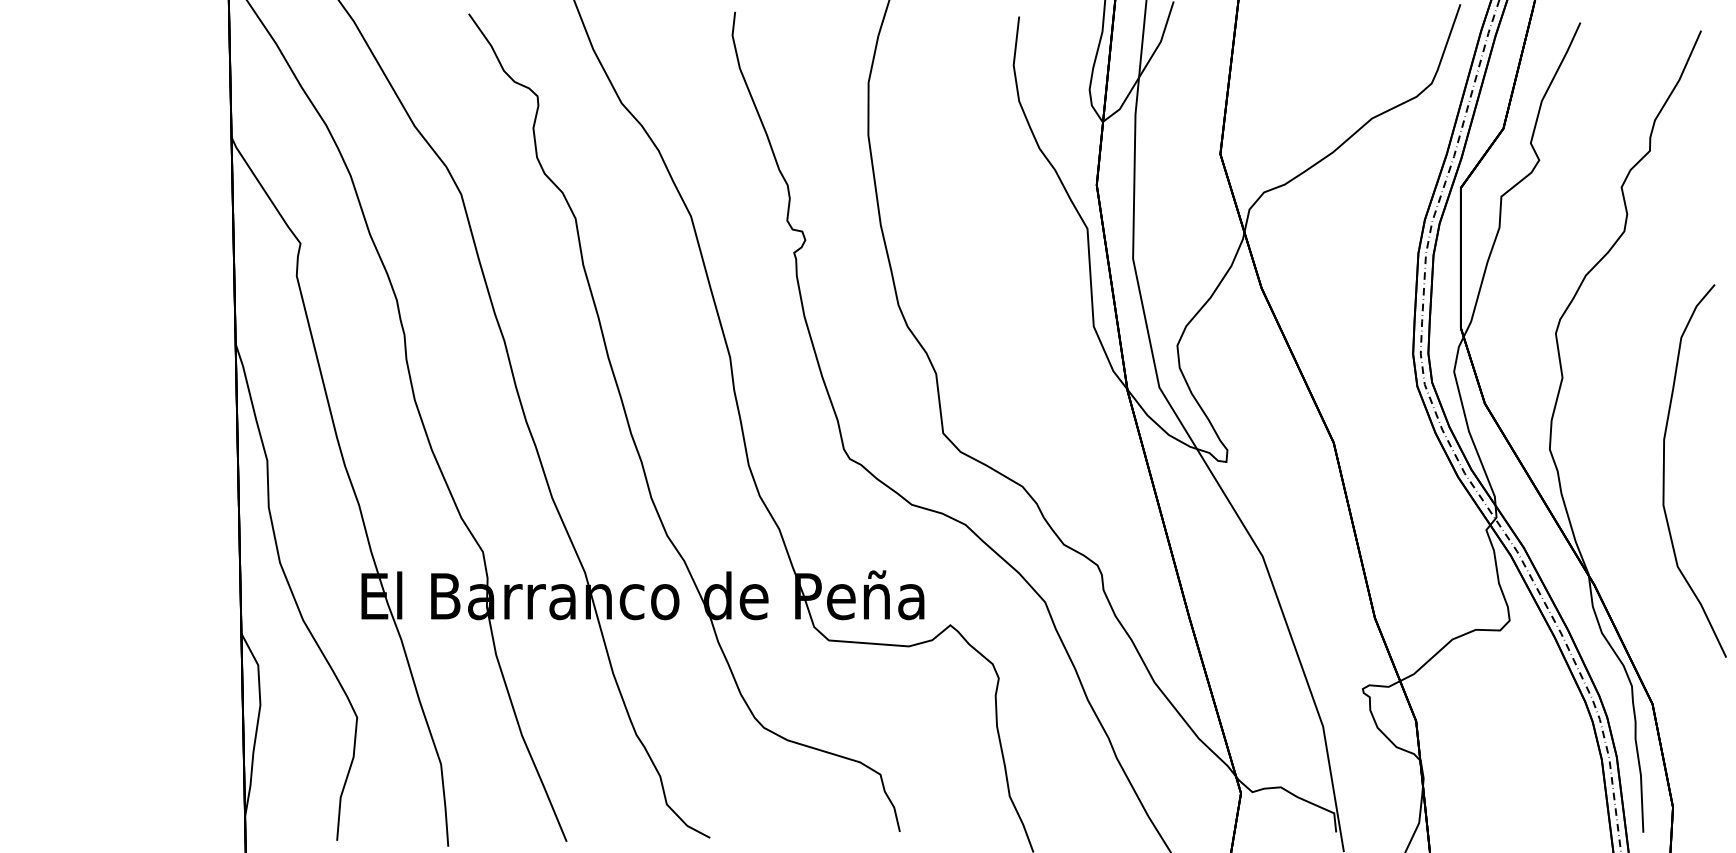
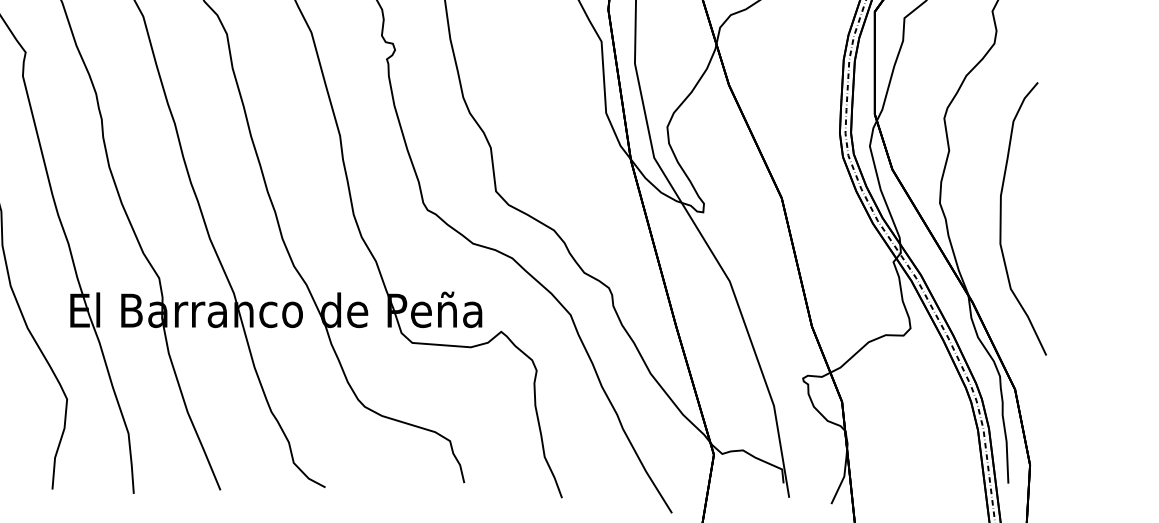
curve: (1664, 470) -> (1001, 218), moved

